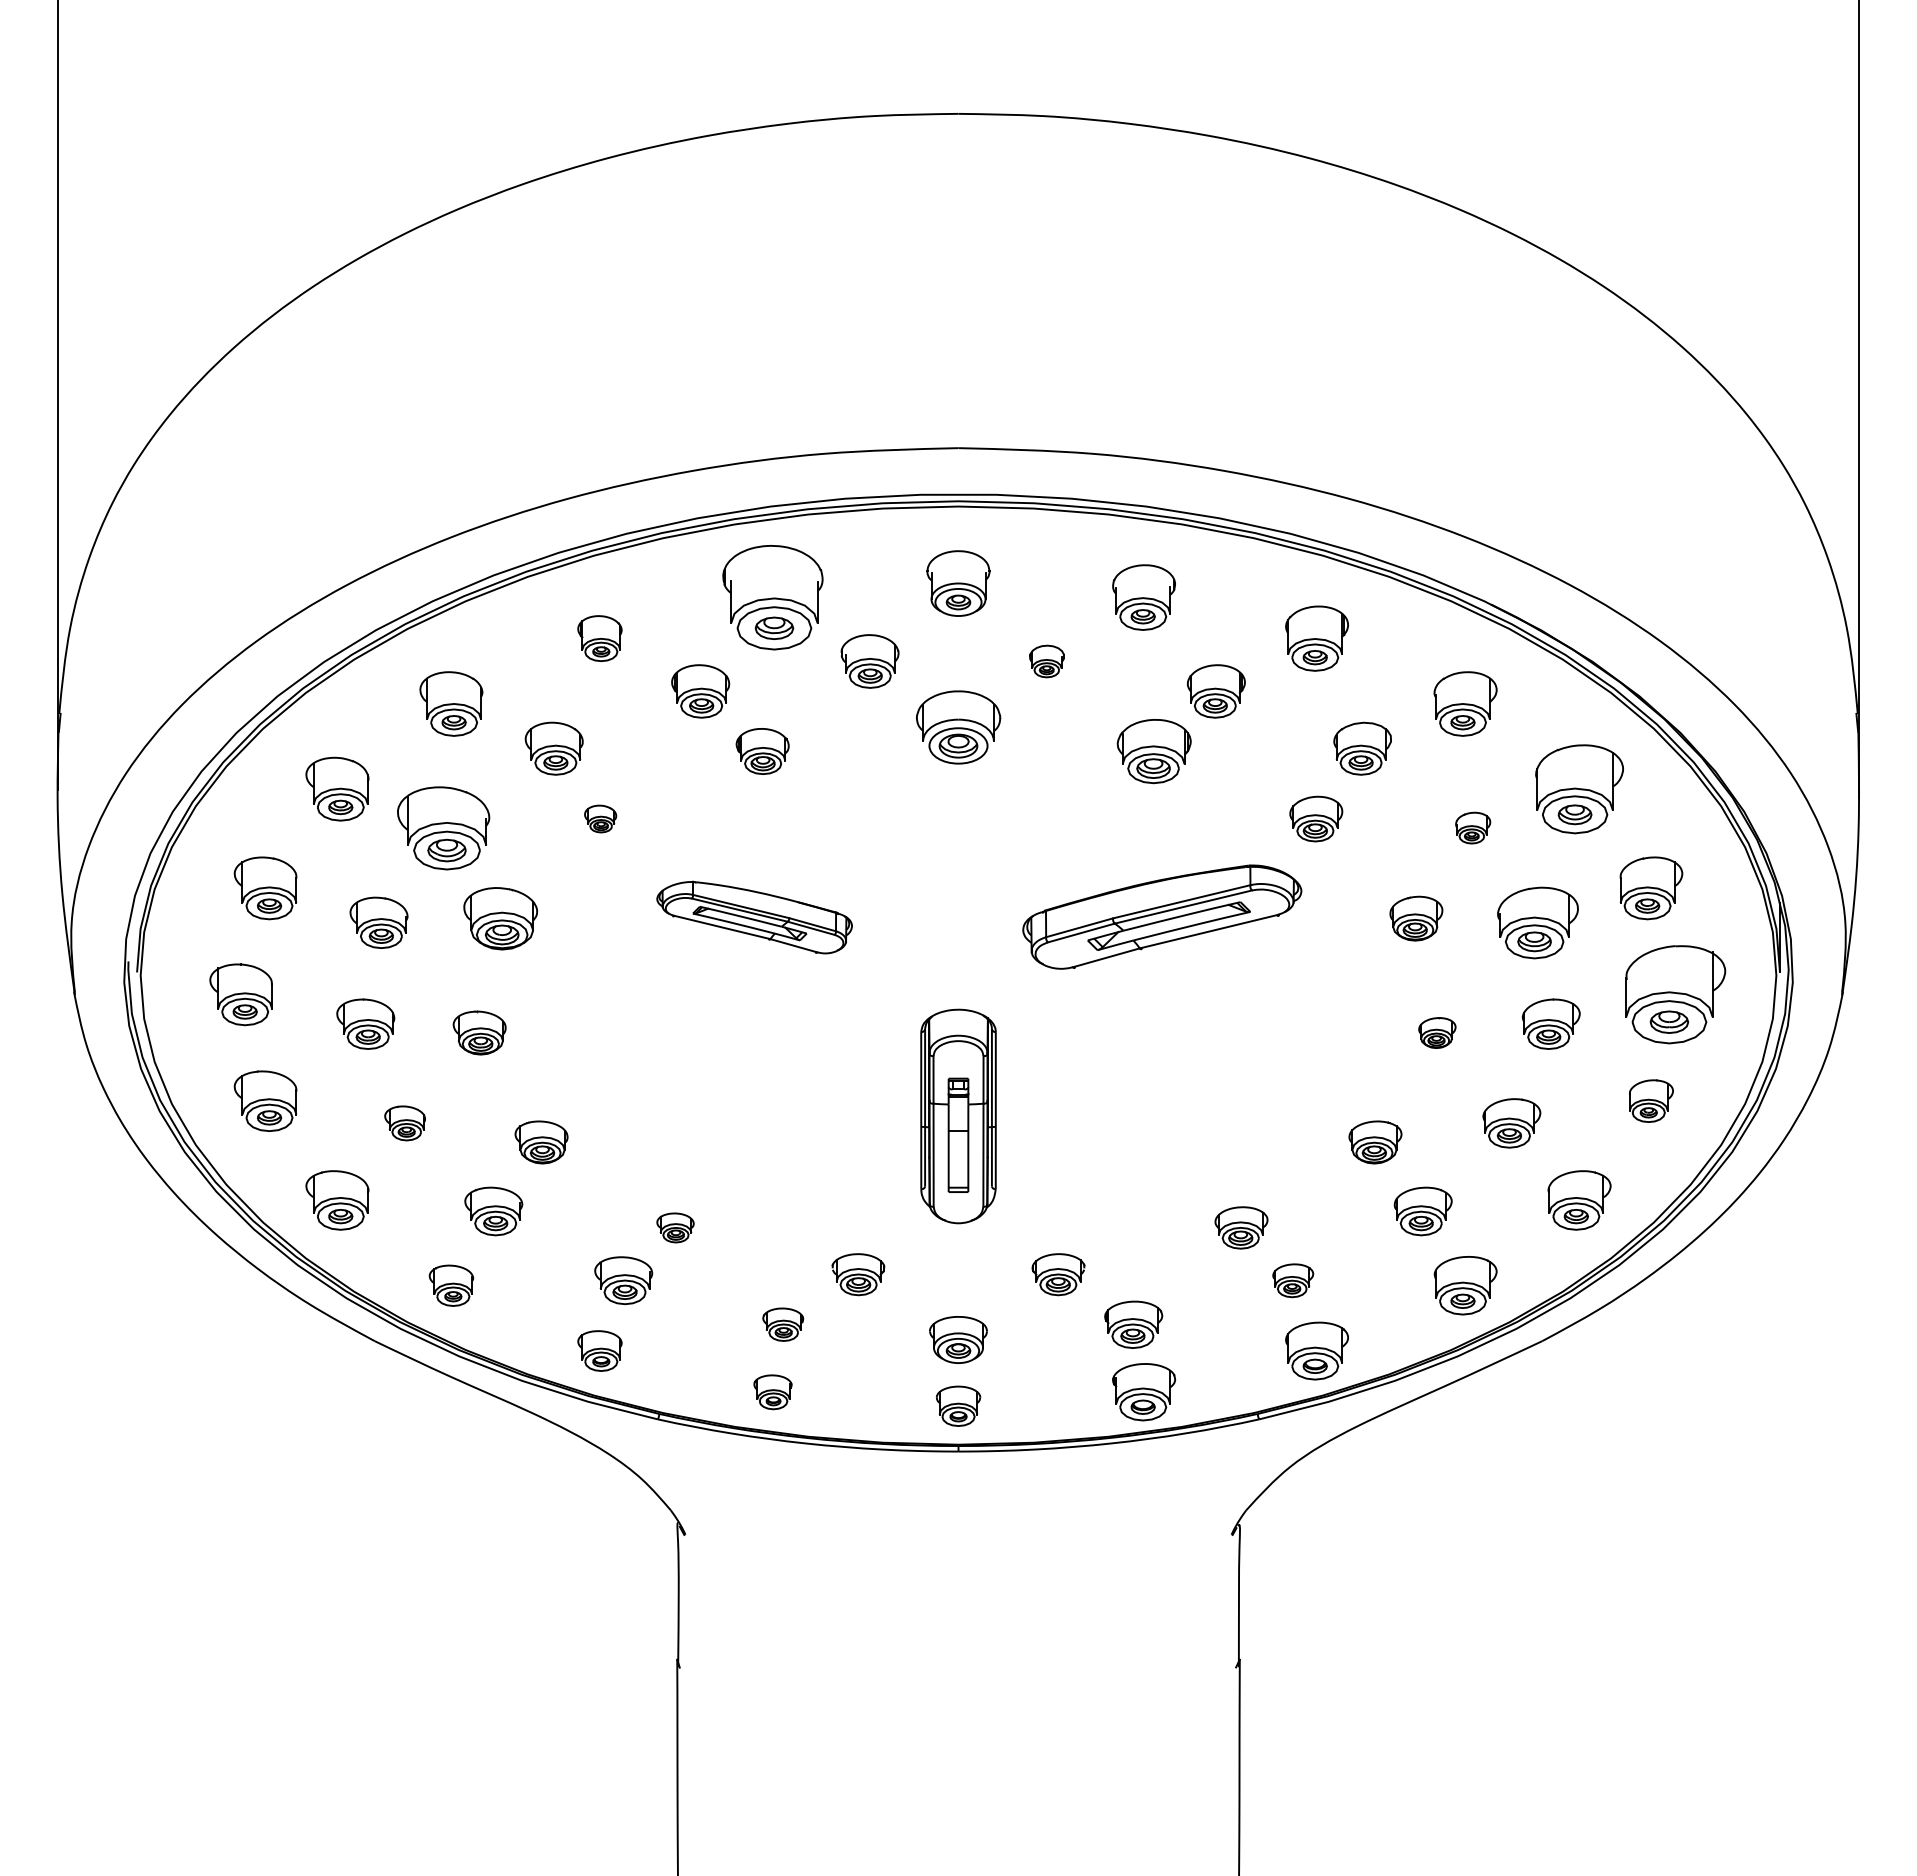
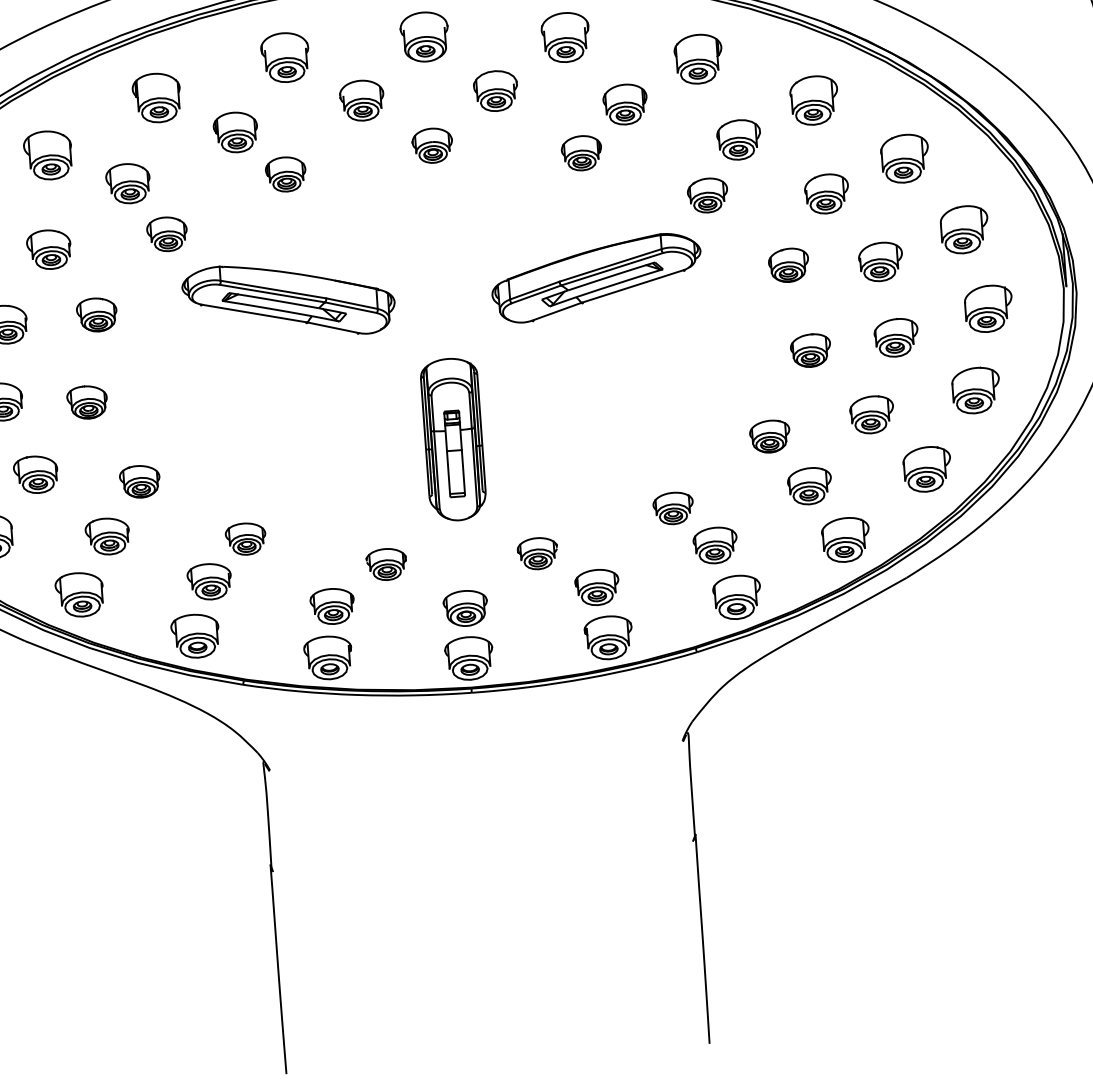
part: (772, 597) -> (285, 57), size x0.62
part: (599, 638) -> (156, 97), size x1.43
part: (1046, 661) -> (495, 91), size x1.67
part: (958, 727) -> (432, 145), size x0.62
part: (1154, 751) -> (581, 153), size x0.71
part: (1579, 788) -> (905, 158), size x0.71
part: (600, 818) -> (167, 233), size x1.67
part: (443, 827) -> (48, 249), size x0.62
part: (1472, 827) -> (826, 193), size x1.67
part: (754, 917) -> (288, 300), size x1.43
part: (500, 918) -> (96, 314), size x0.71
part: (1537, 922) -> (880, 261), size x0.71
part: (1675, 994) -> (988, 308), size x0.62
part: (1437, 1032) -> (810, 350), size x1.43
part: (1651, 1100) -> (976, 390), size x1.43
part: (404, 1123) -> (35, 474), size x1.43
part: (675, 1227) -> (245, 538), size x1.43
part: (1292, 1280) -> (714, 545), size x1.43
part: (451, 1285) -> (79, 594), size x1.43
part: (782, 1324) -> (331, 606), size x1.43
part: (599, 1350) -> (195, 635), size x1.43
part: (772, 1392) -> (328, 658), size x1.67
part: (958, 1406) -> (469, 658), size x1.43

